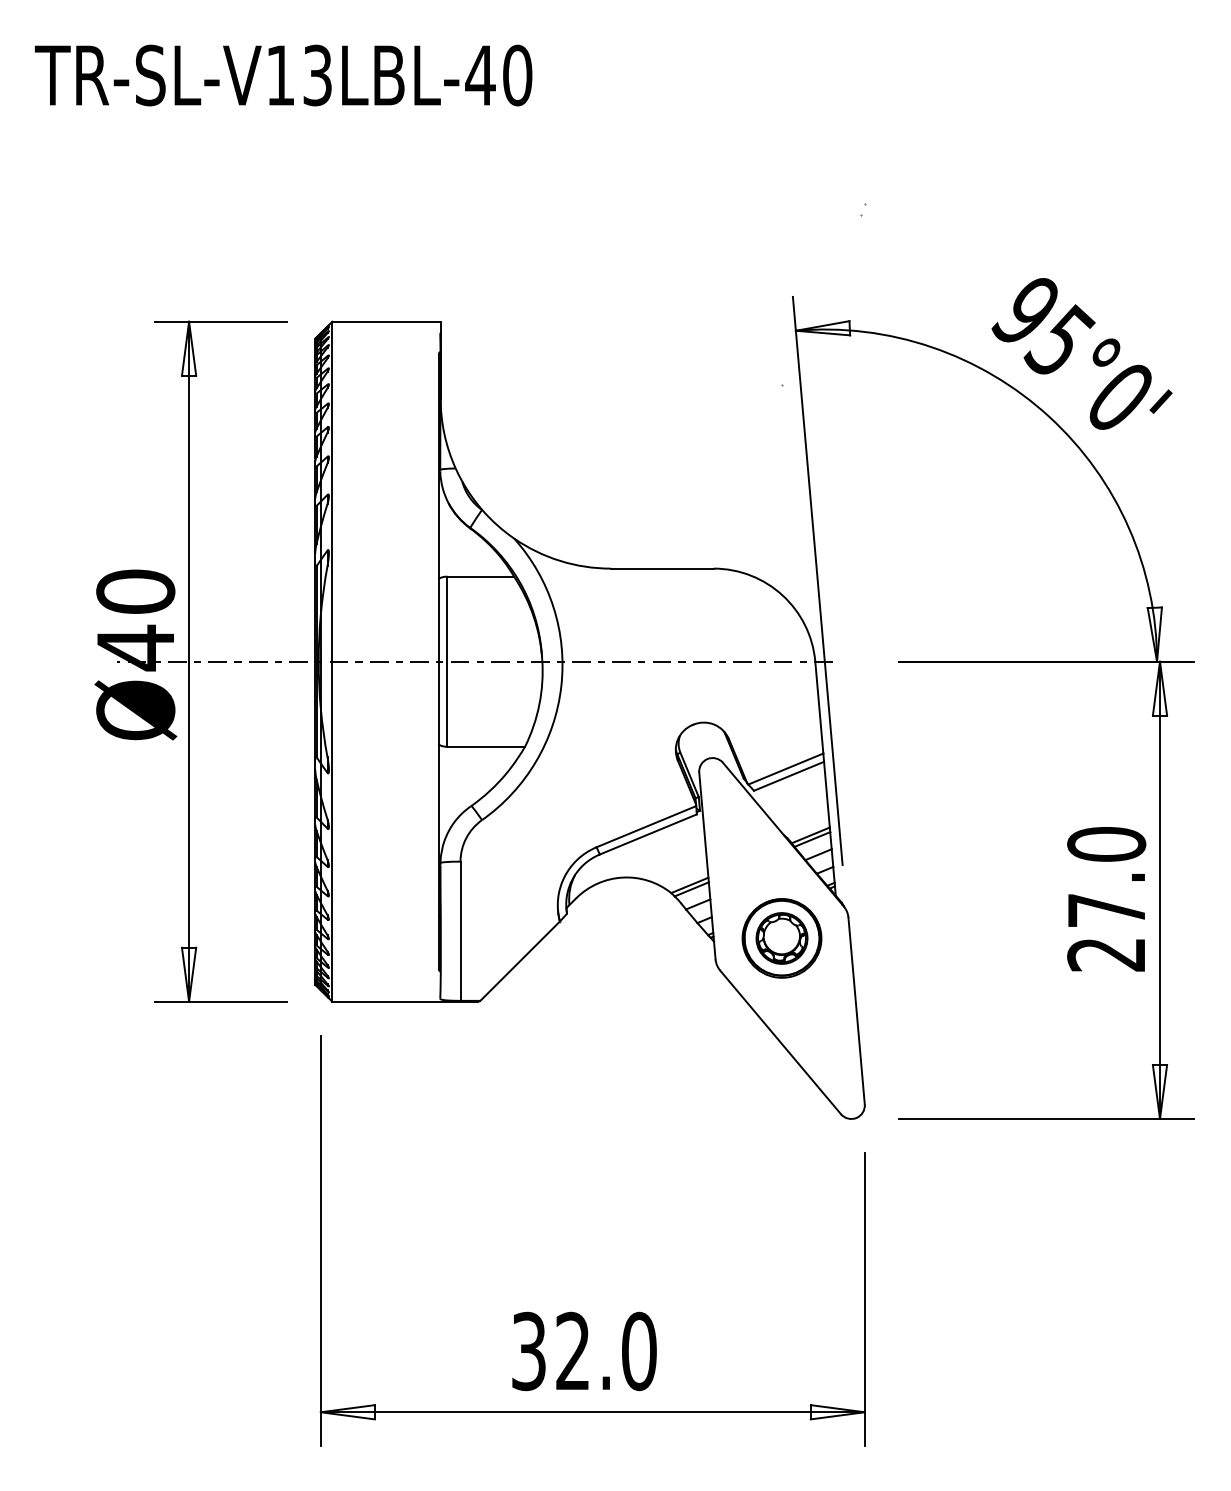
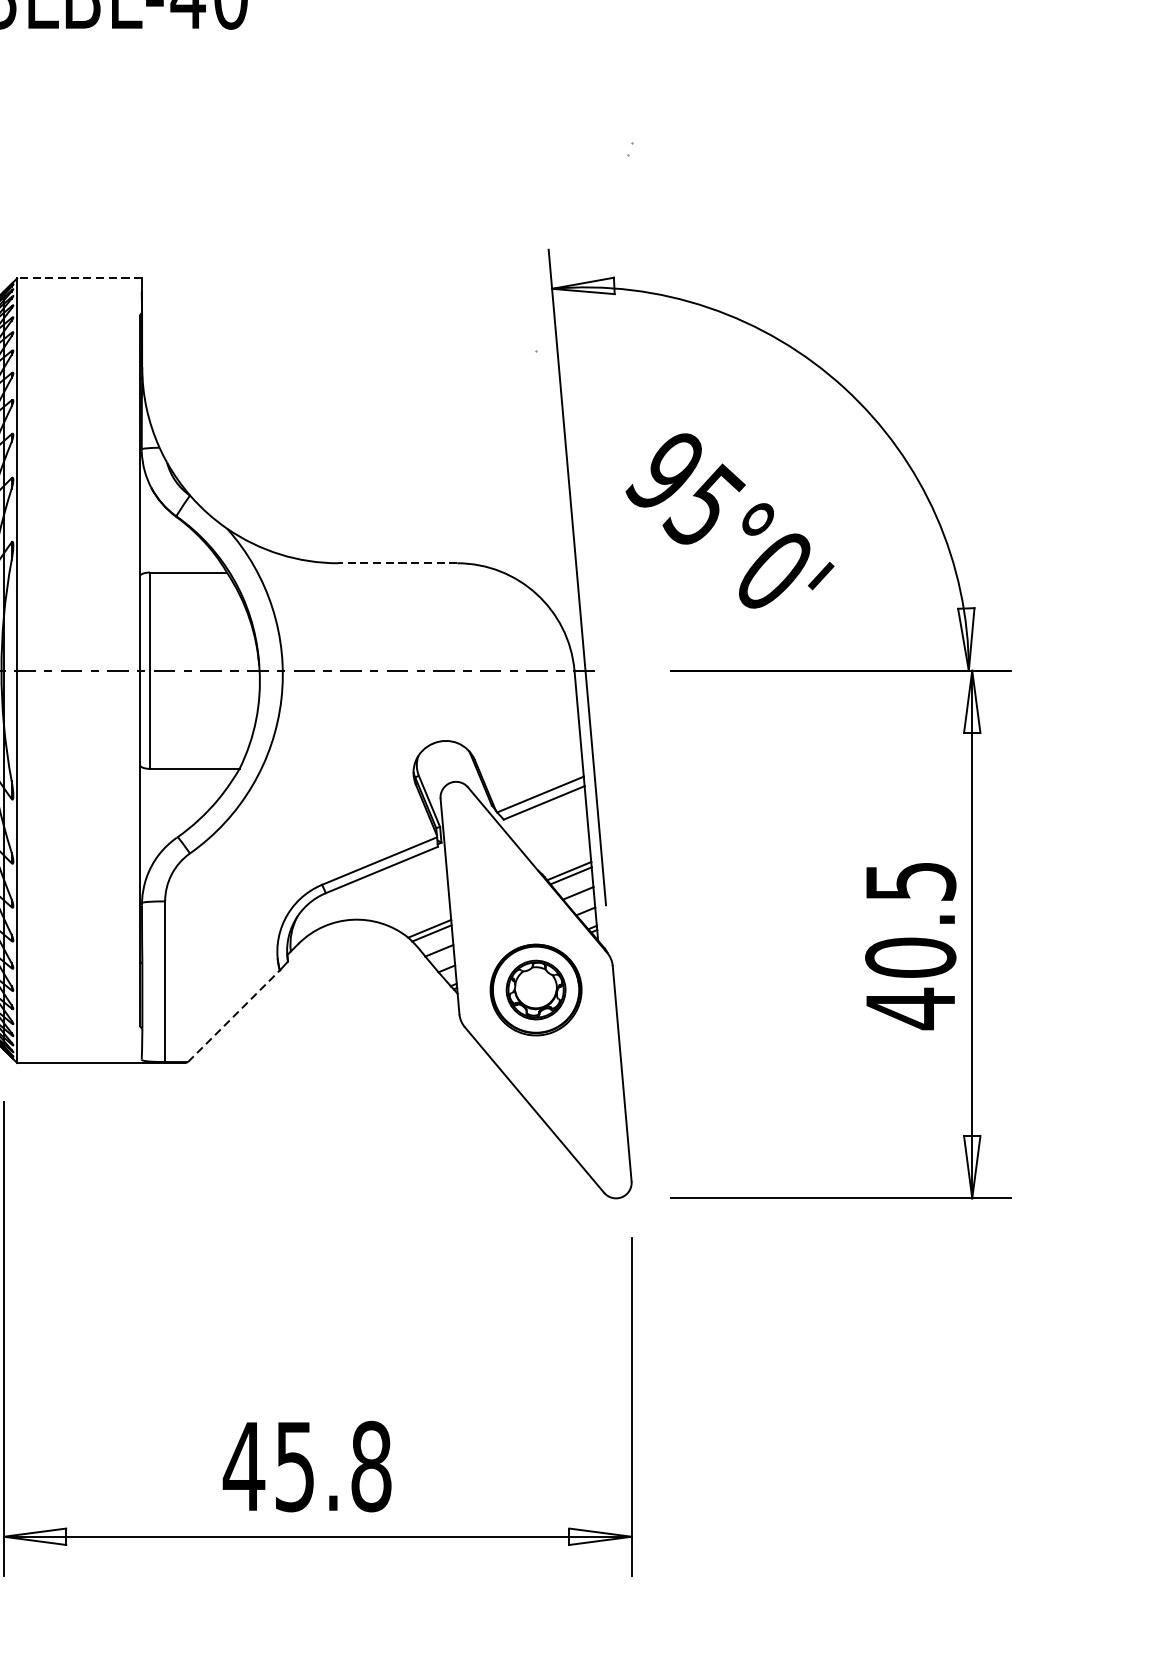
line: (386, 321) -> (79, 278), solid -> dashed
text: (1081, 353) -> (729, 520), moved
line: (662, 568) -> (398, 563), solid -> dashed
text: (1106, 900) -> (910, 946), 27.0 -> 40.5
line: (520, 960) -> (234, 1015), solid -> dashed
text: (583, 1351) -> (307, 1466), 32.0 -> 45.8

